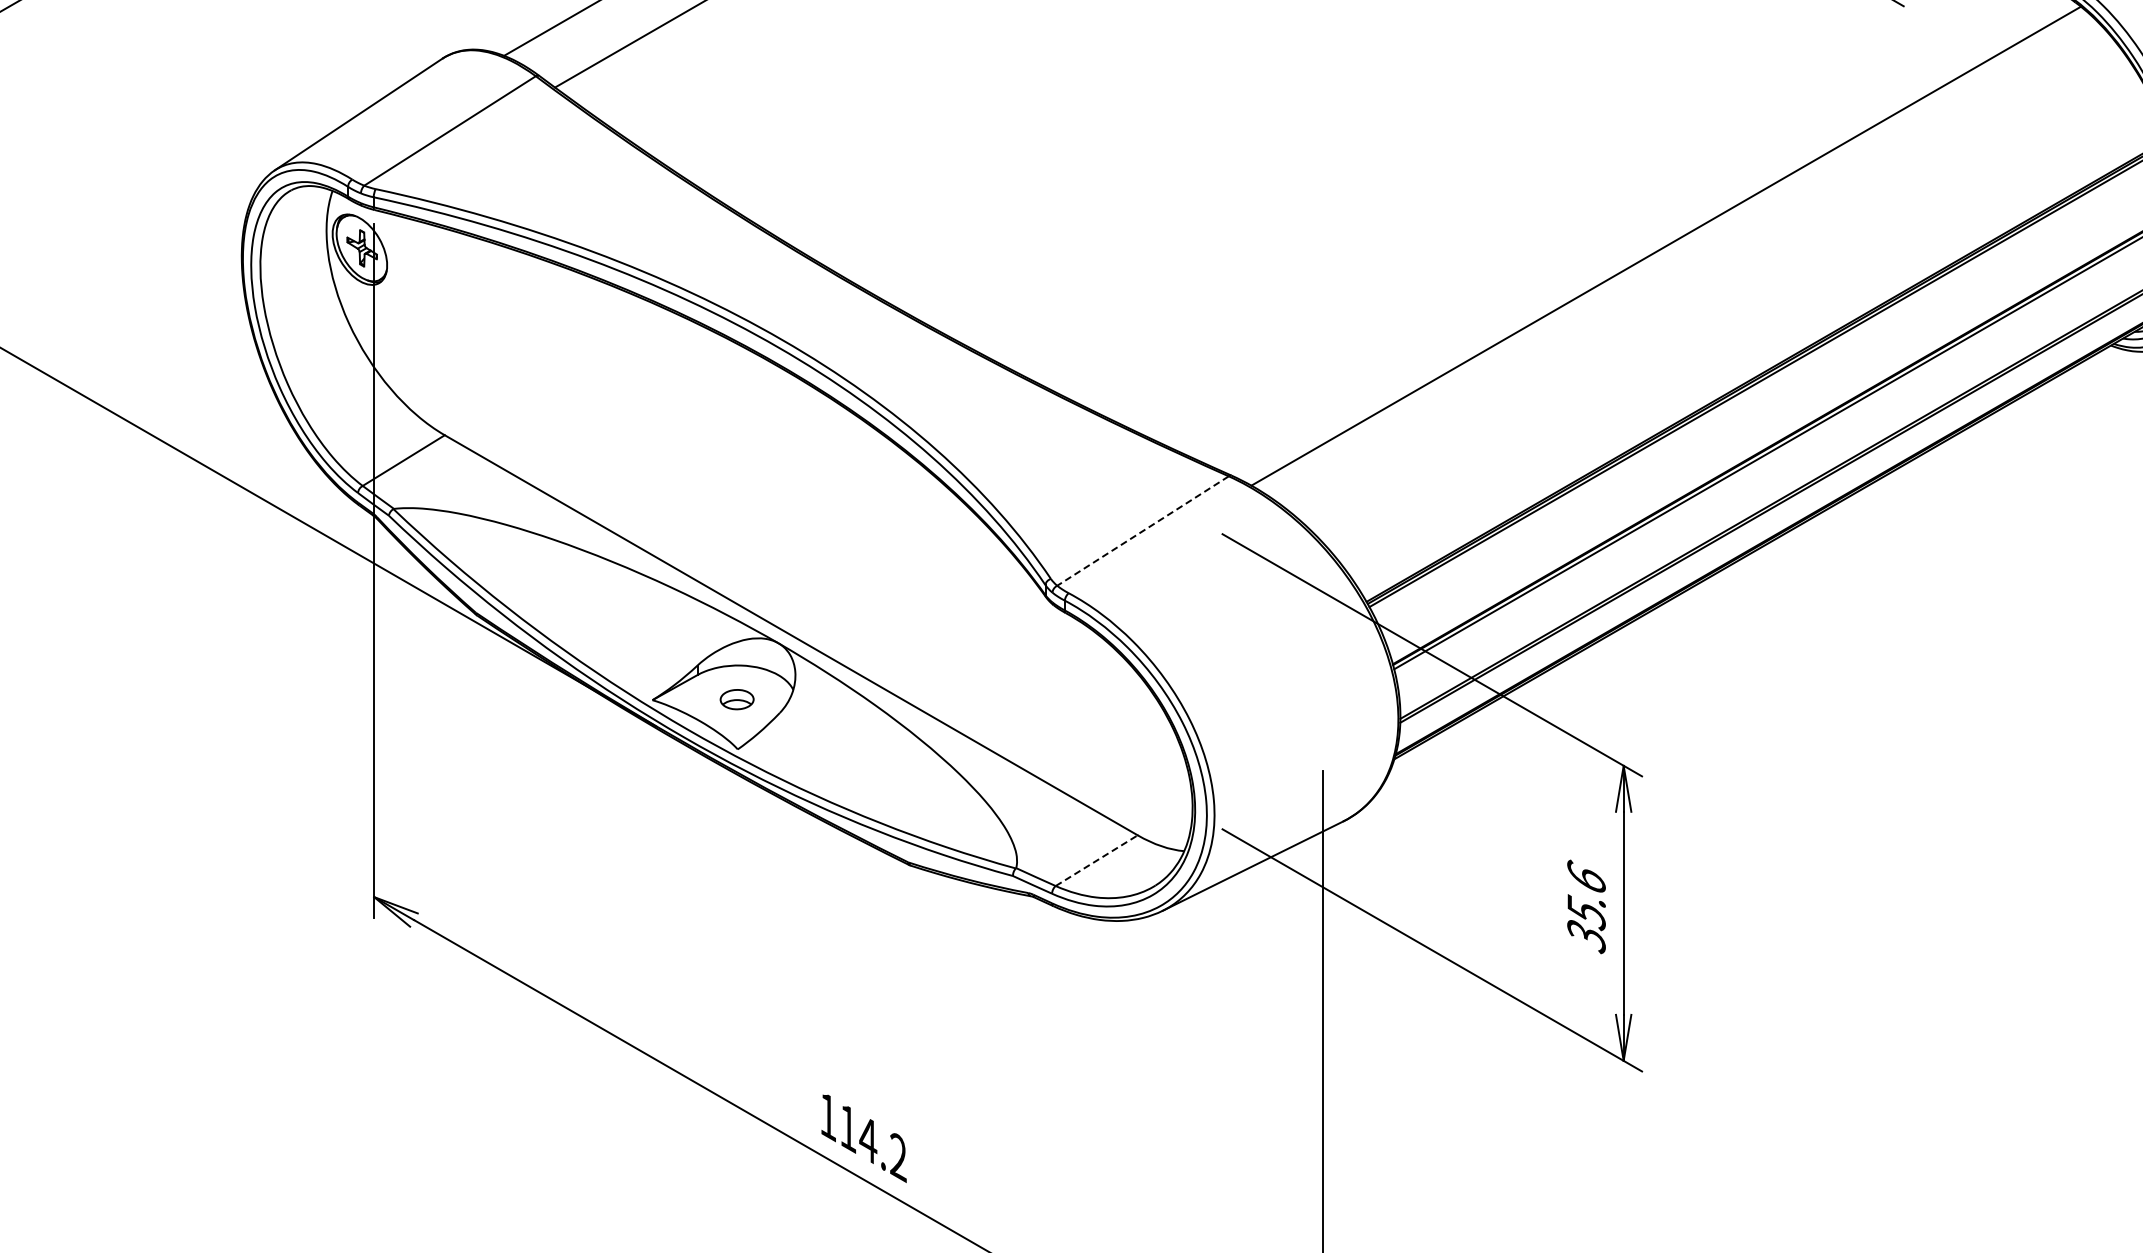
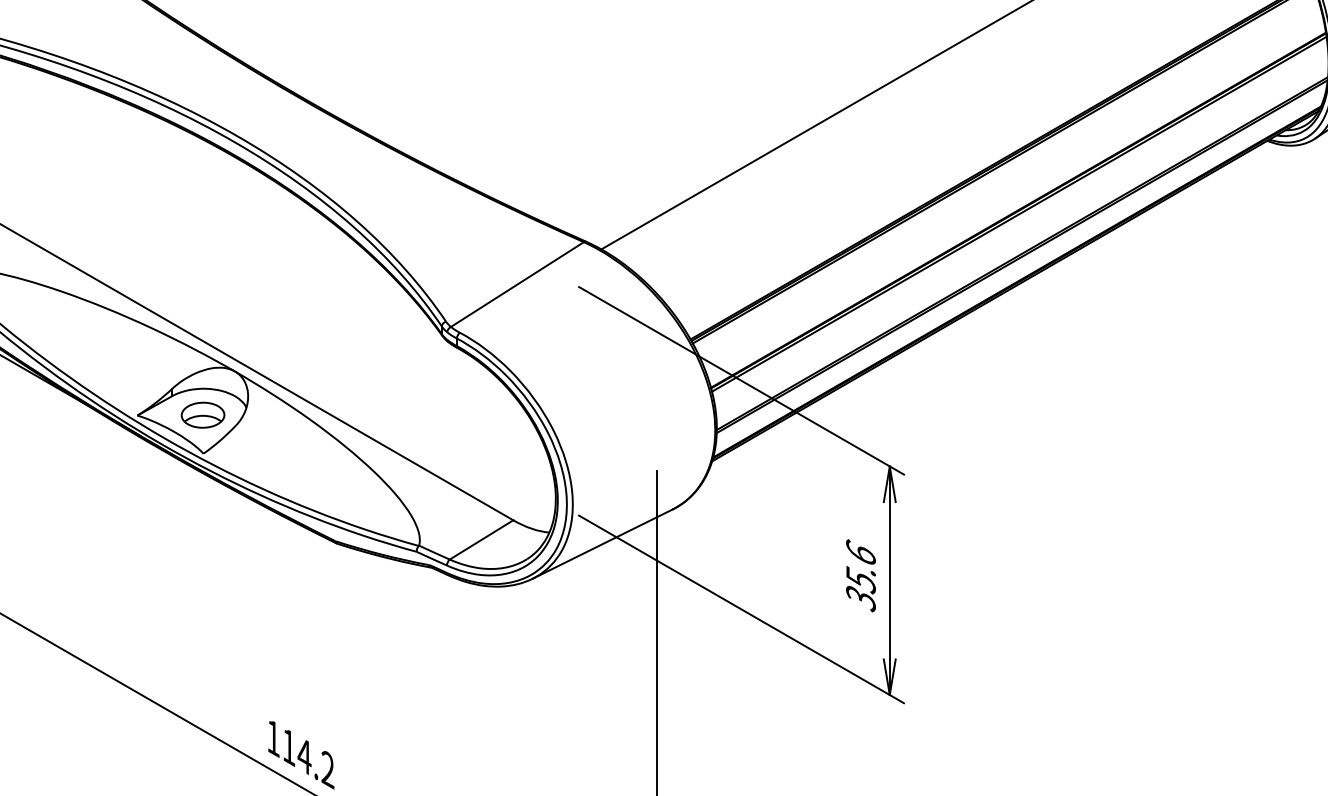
line: (1143, 531) -> (517, 284), dashed -> solid
part: (736, 699) -> (202, 415), size x1.67
line: (1097, 860) -> (482, 539), dashed -> solid

